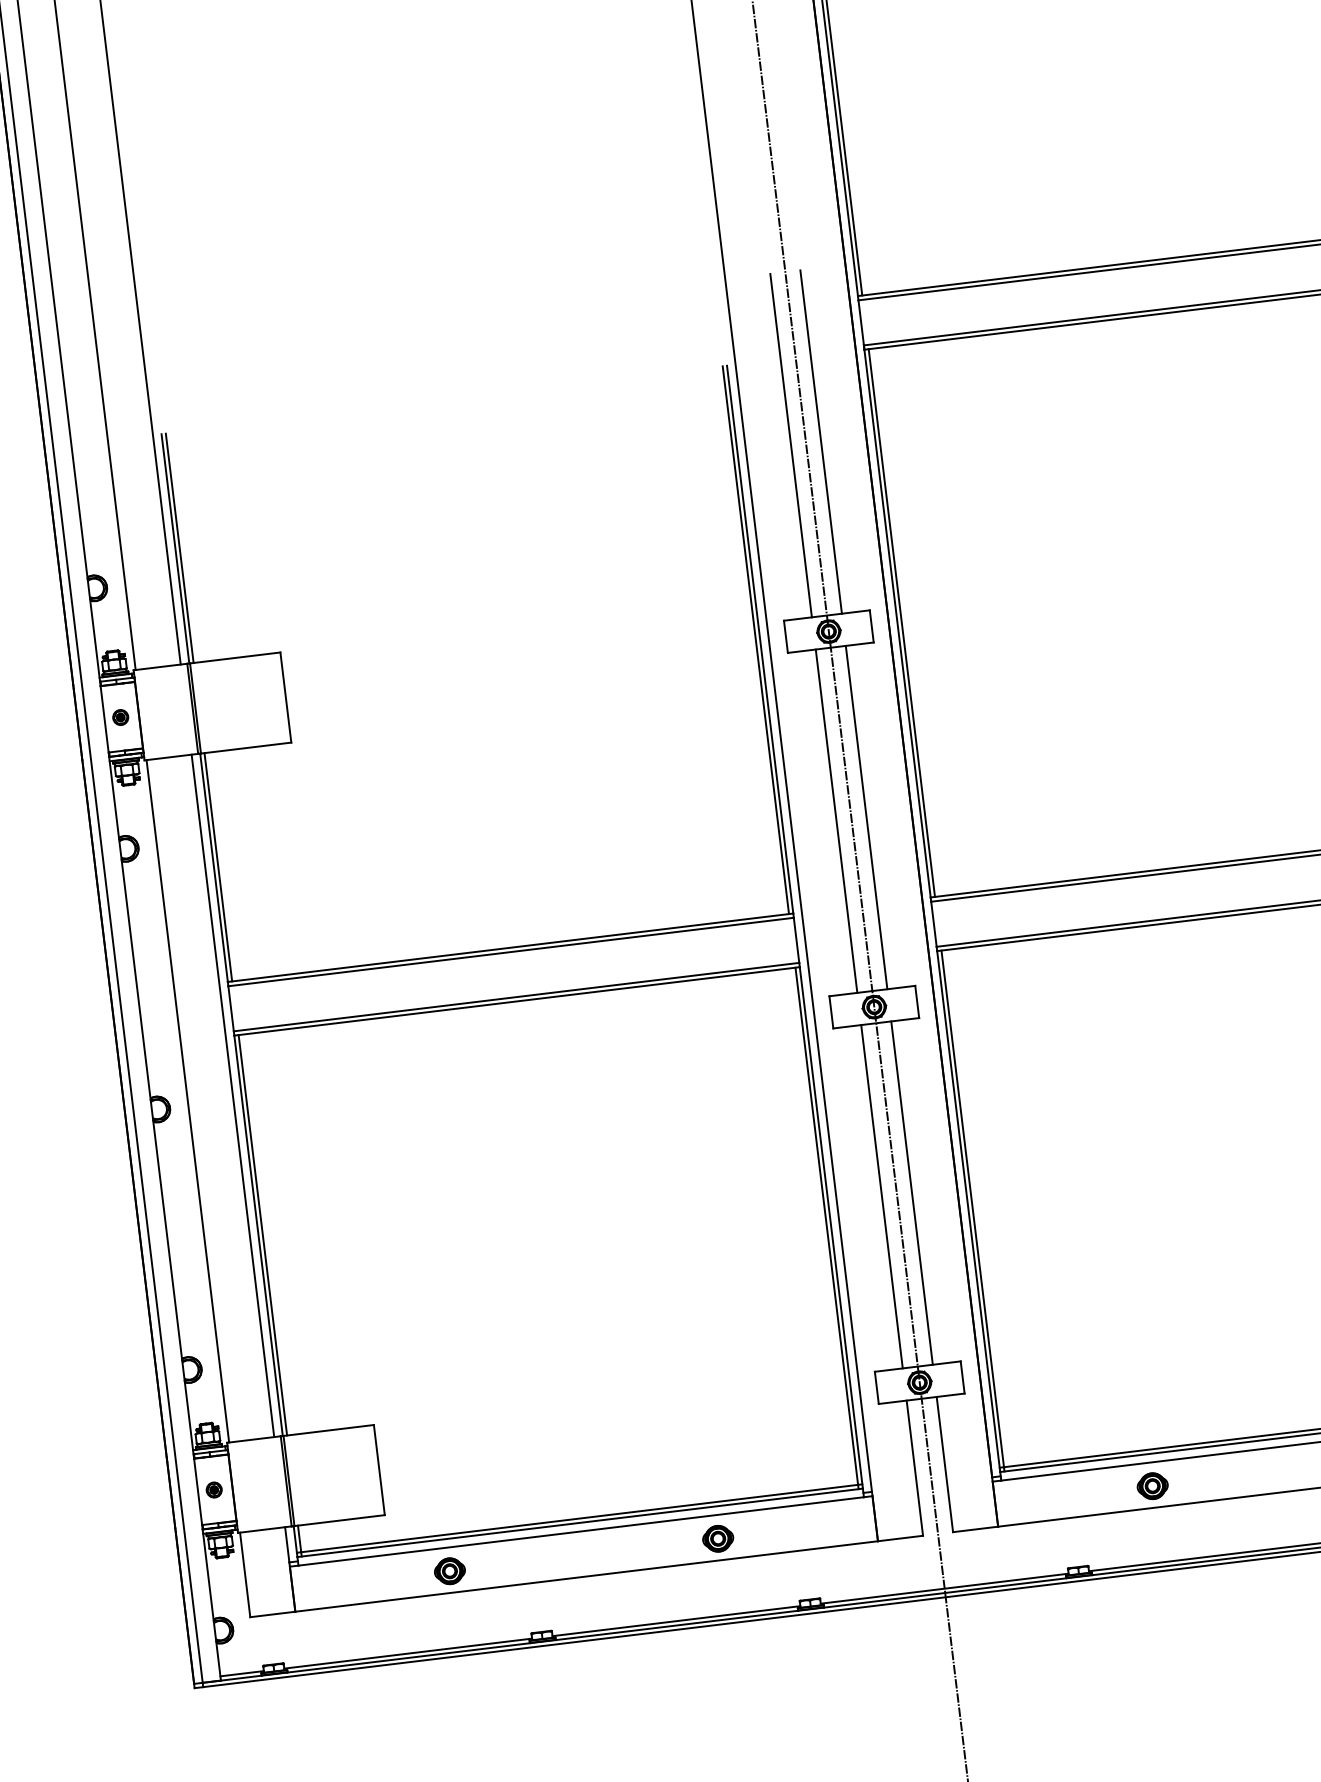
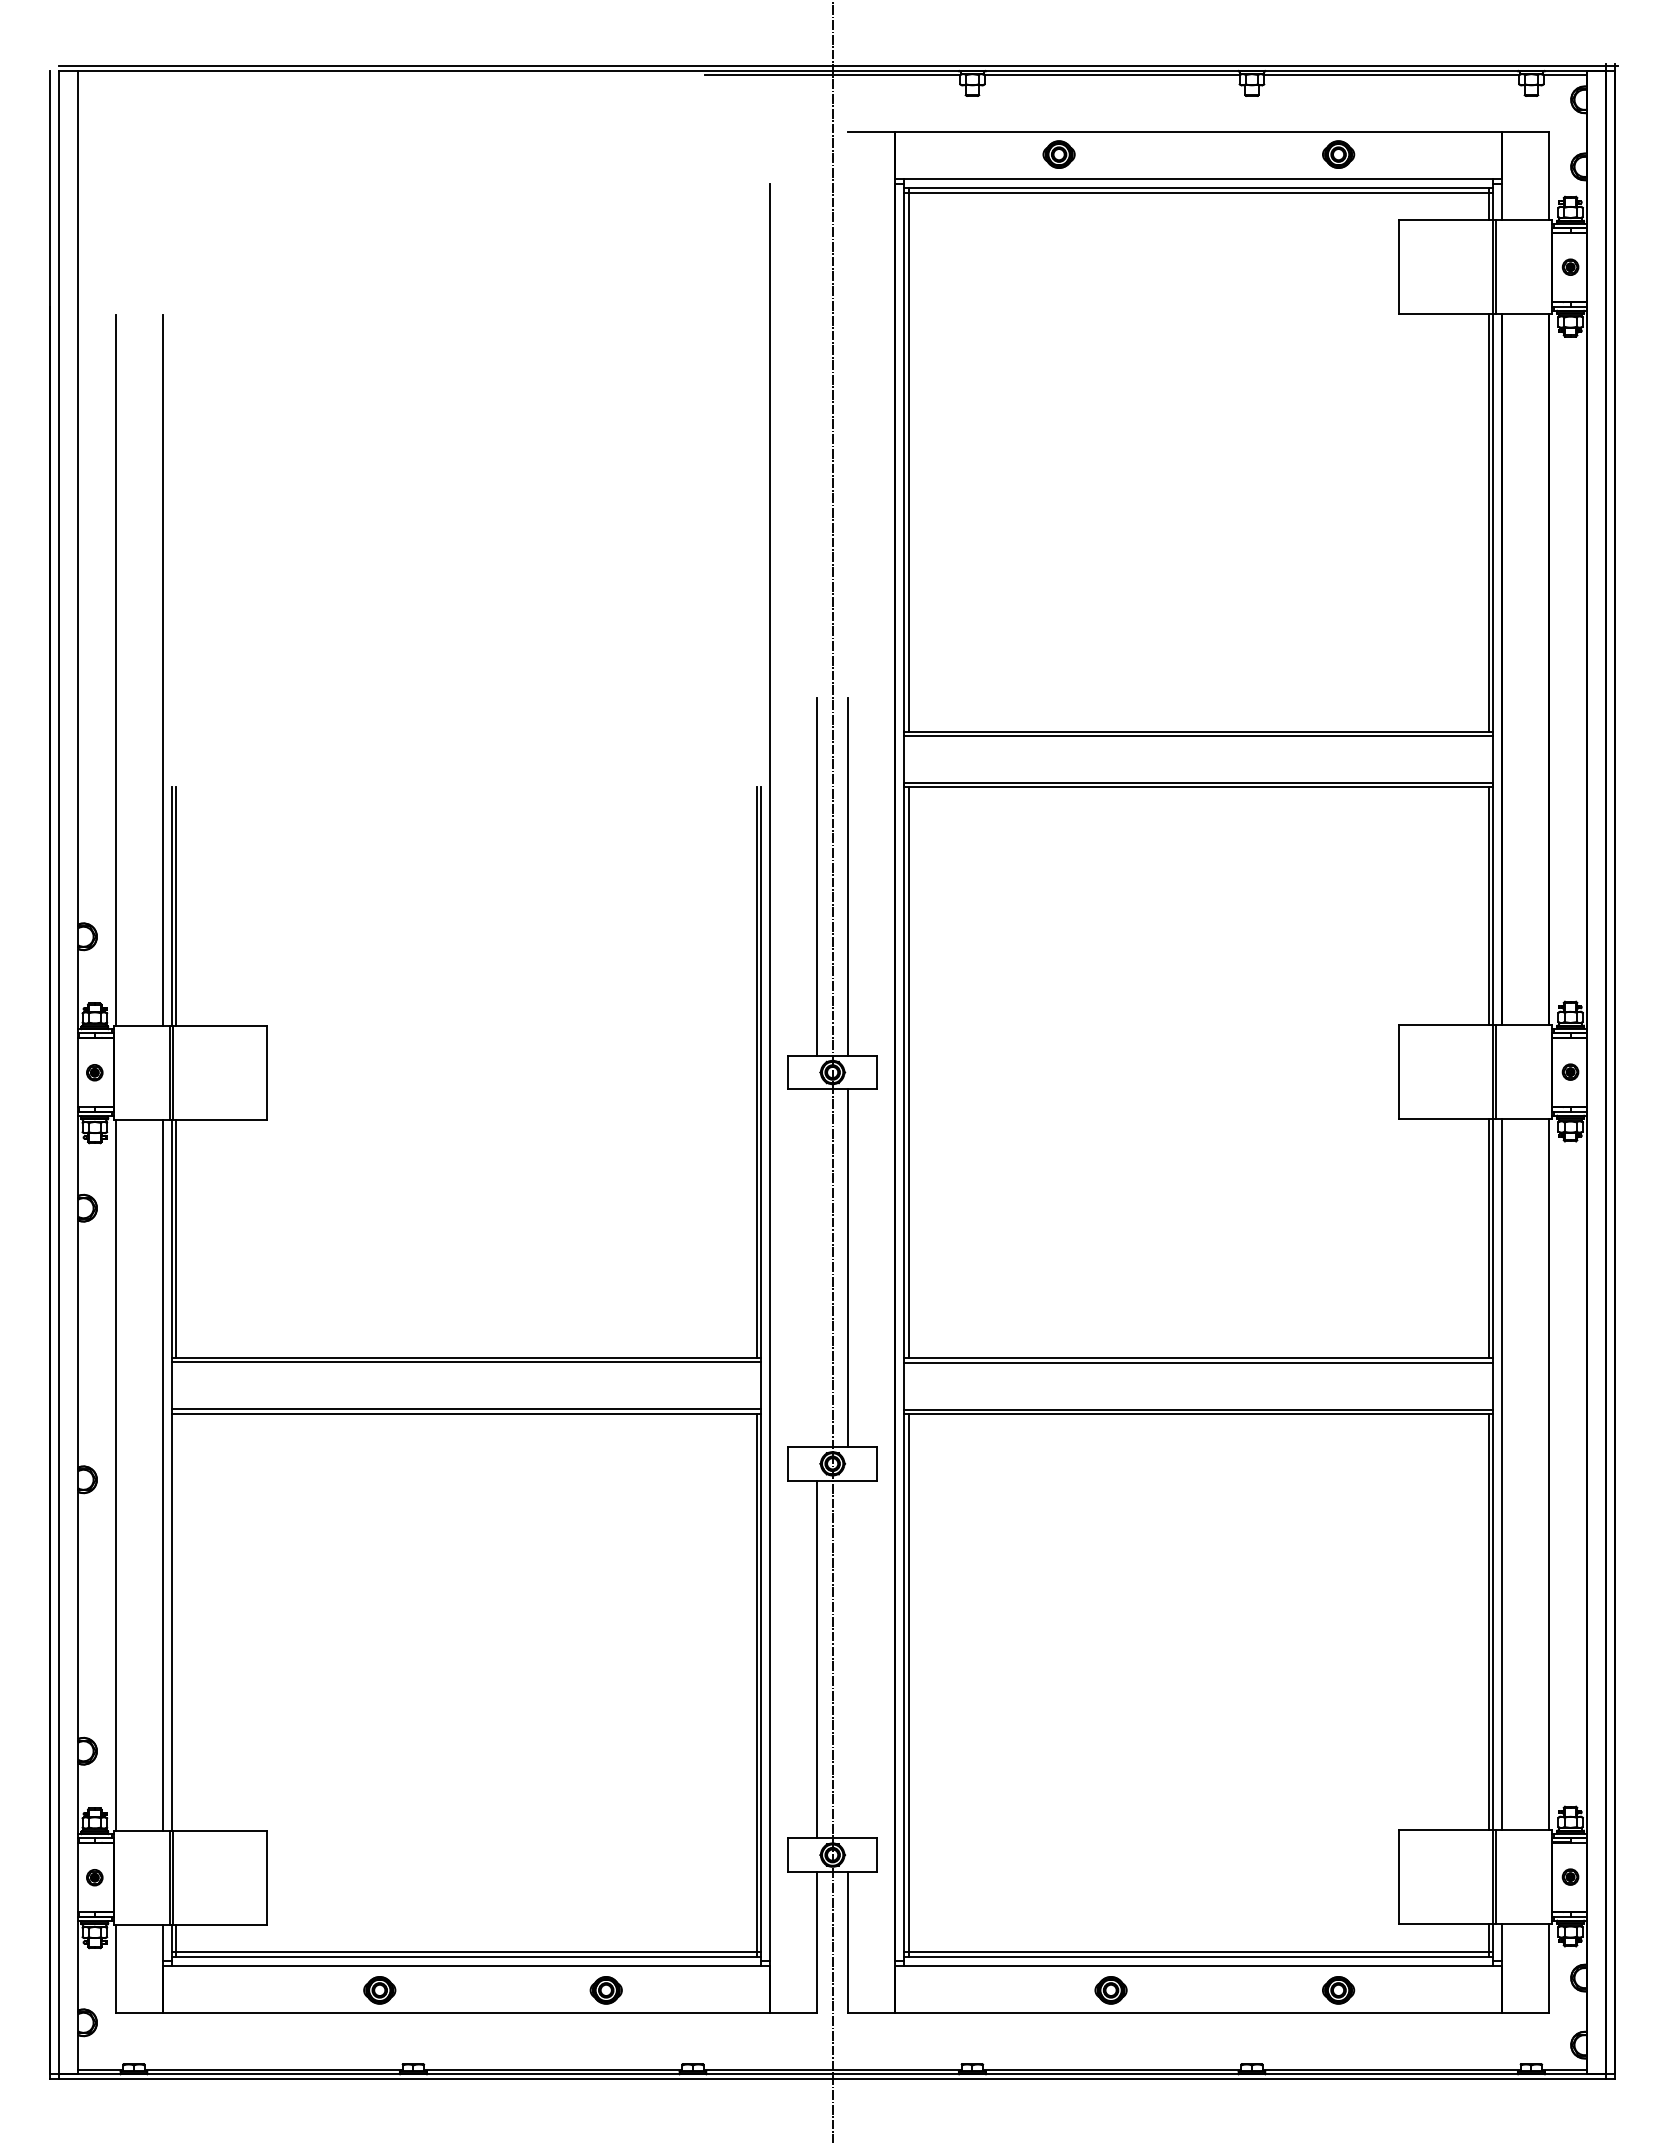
line: (837, 821) -> (817, 1268), removed
line: (912, 1193) -> (848, 1659), removed
line: (262, 1234) -> (176, 1621), removed
part: (1152, 1486) -> (1110, 1990), moved
part: (449, 1571) -> (379, 1990), moved

